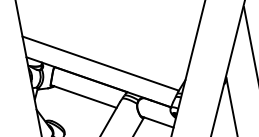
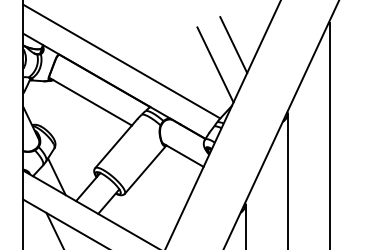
line: (178, 36) -> (233, 45), added
line: (167, 52) -> (215, 64), added

